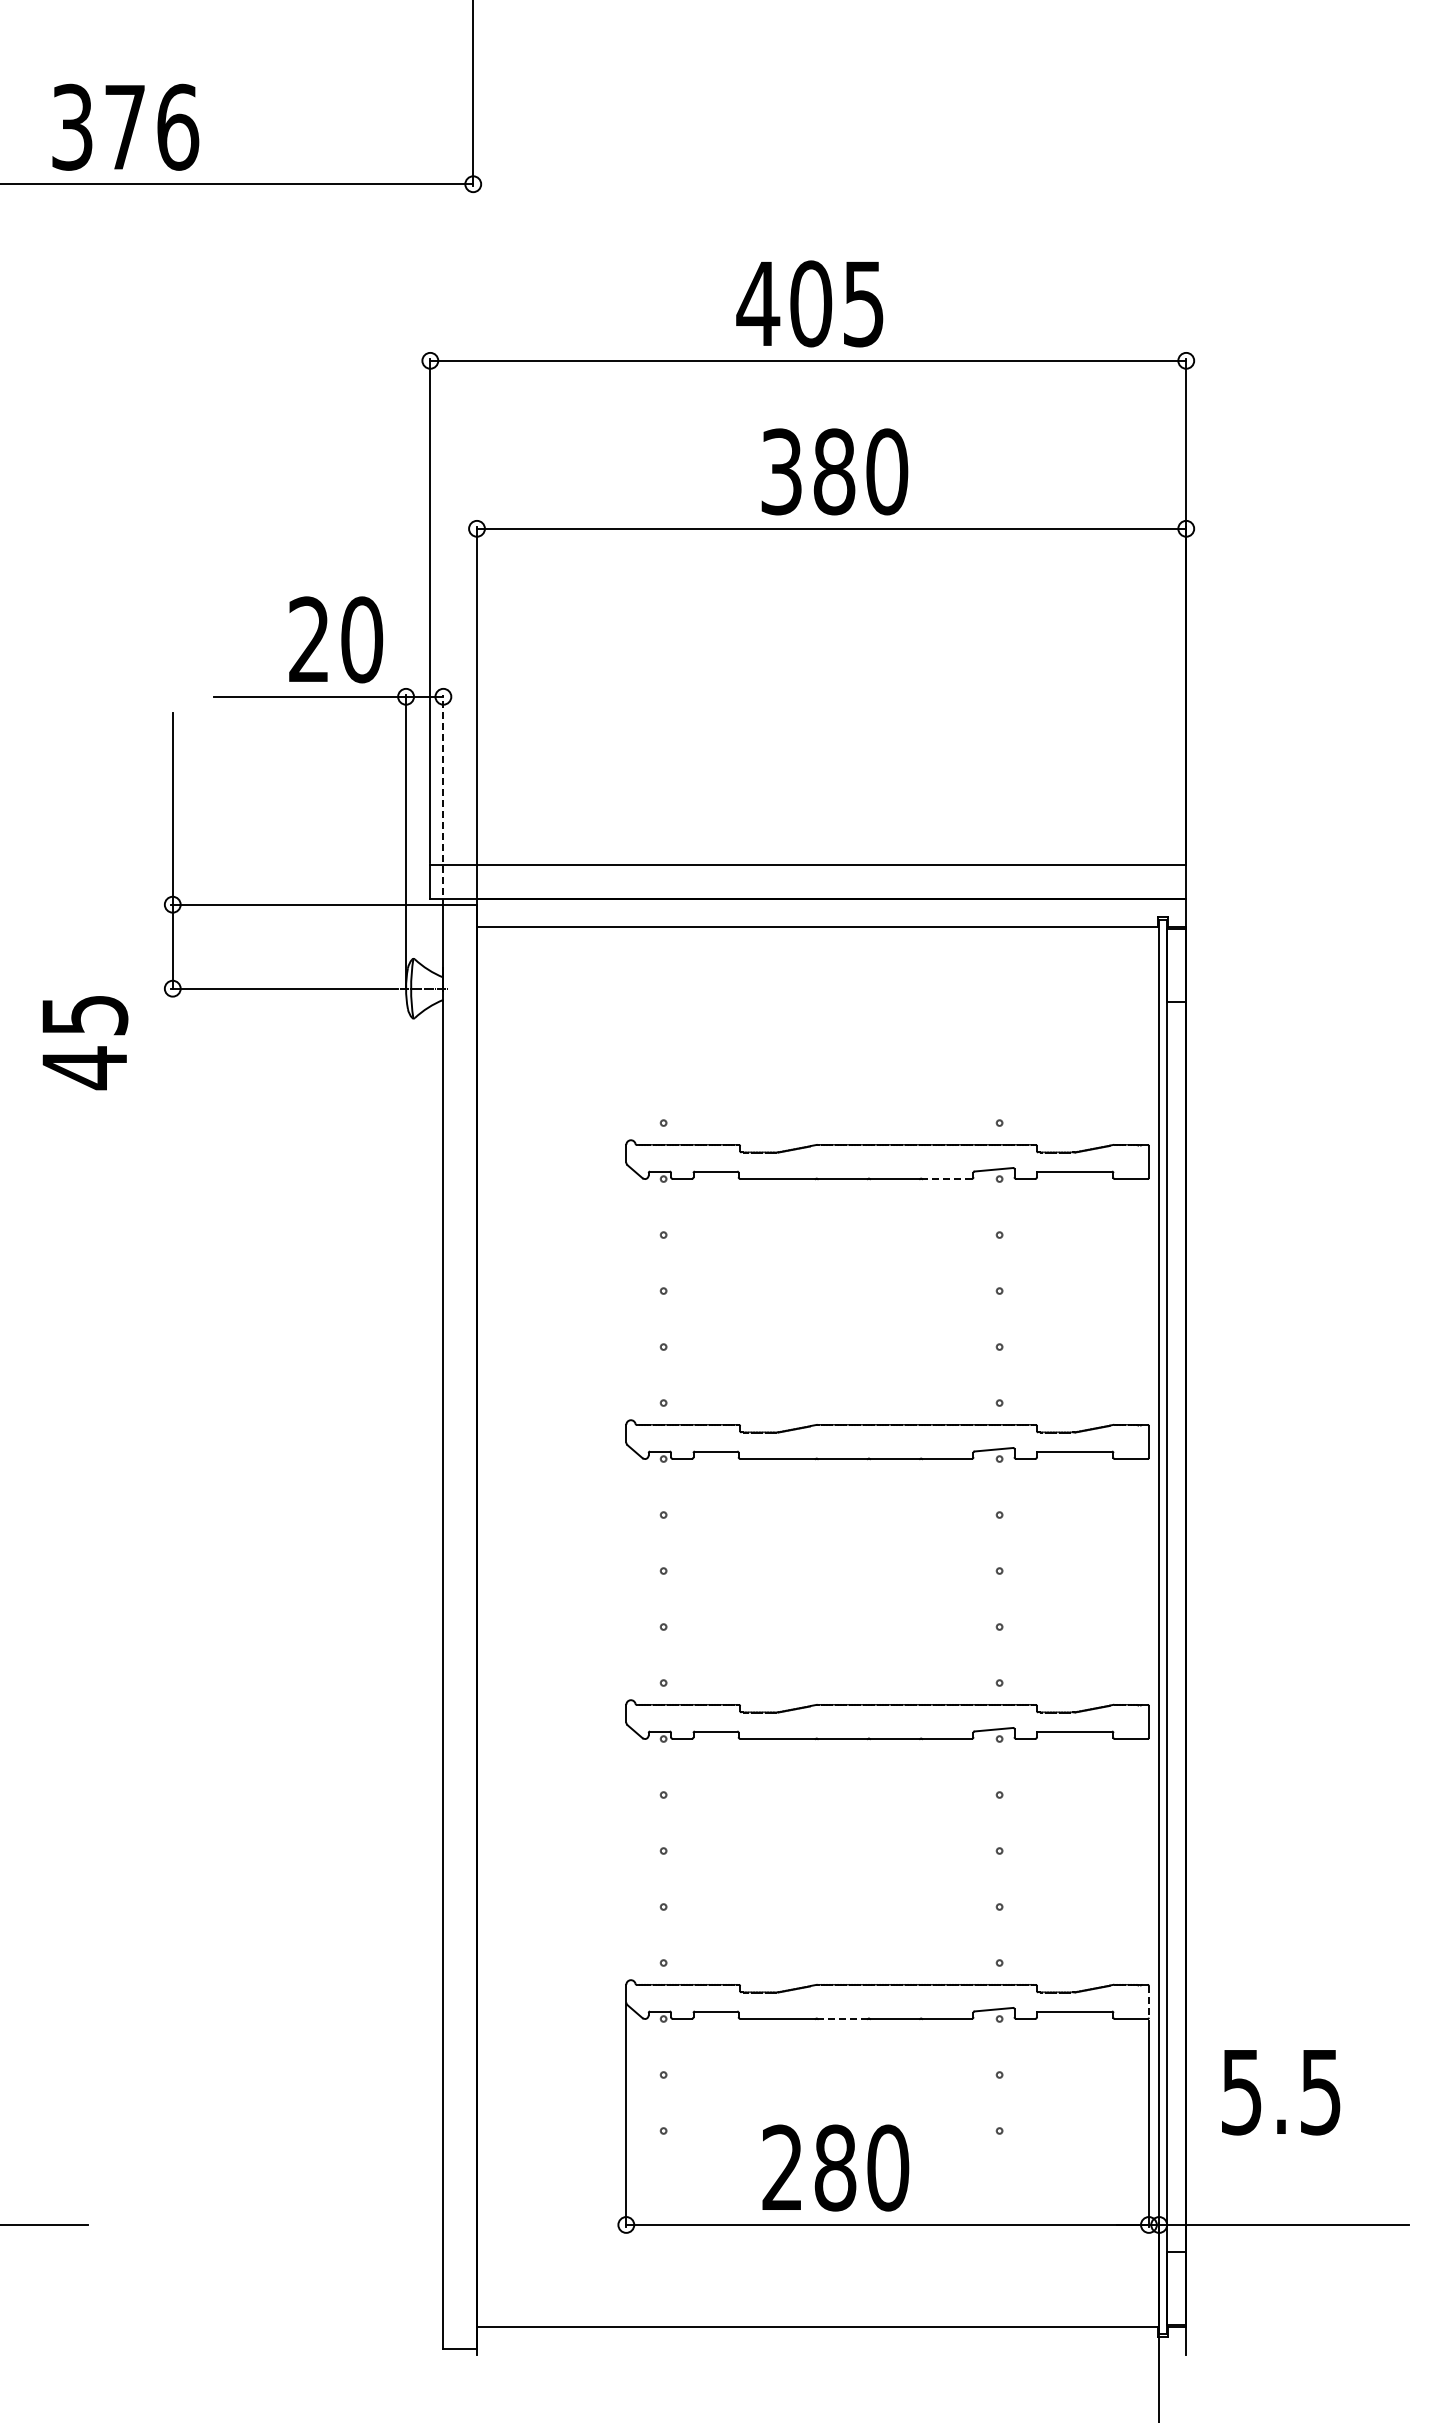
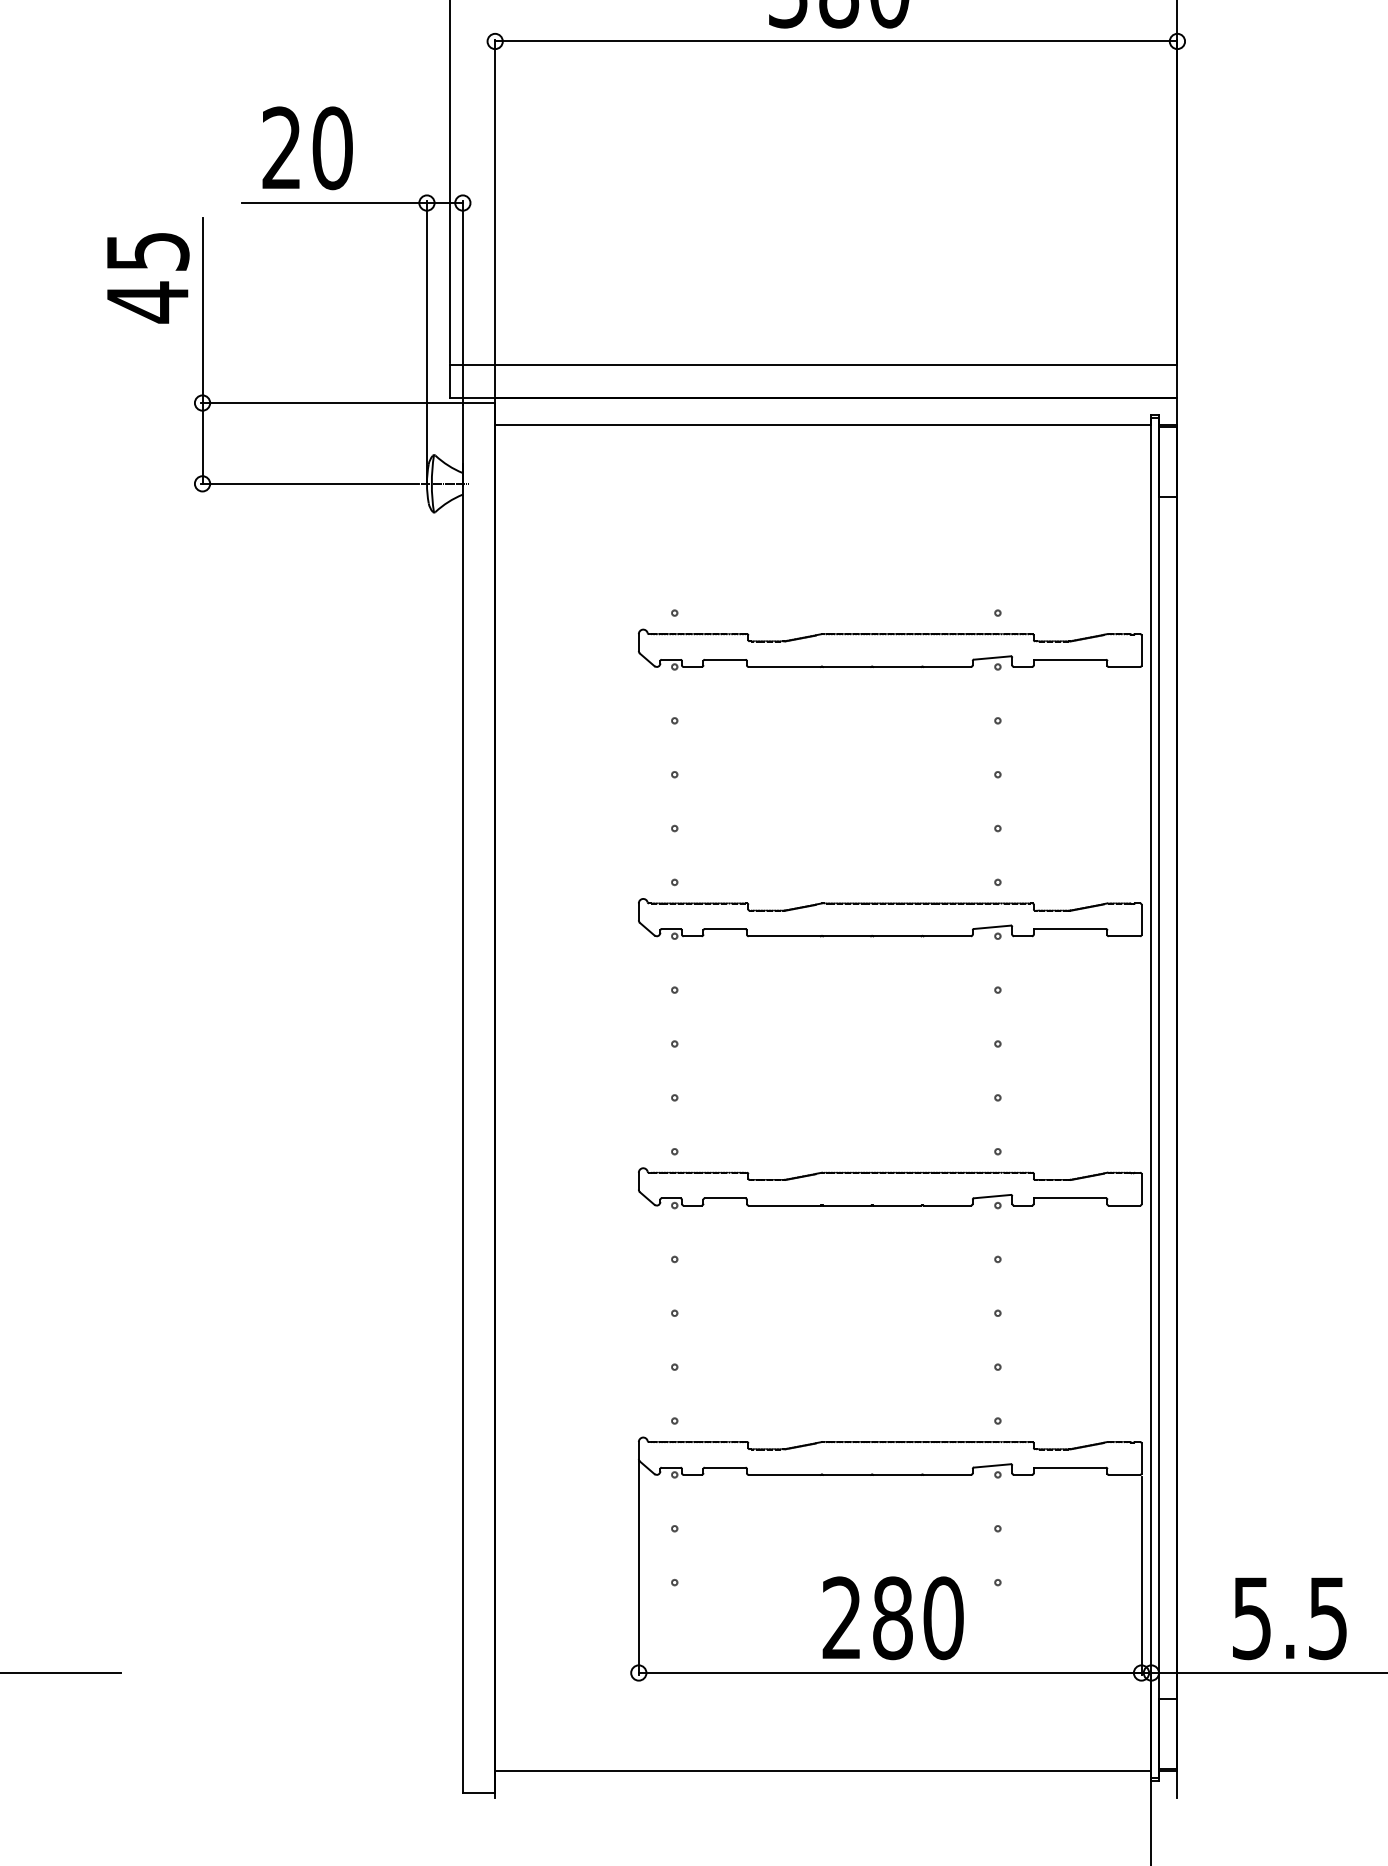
text: (336, 639) -> (308, 147), moved
line: (443, 800) -> (462, 302), dashed -> solid
text: (85, 1043) -> (148, 278), moved
line: (946, 1179) -> (946, 667), dashed -> solid
line: (1148, 2001) -> (1141, 1458), dashed -> solid
line: (842, 2019) -> (846, 1475), dashed -> solid
text: (1281, 2092) -> (1290, 1618), moved
text: (835, 2167) -> (892, 1617), moved

